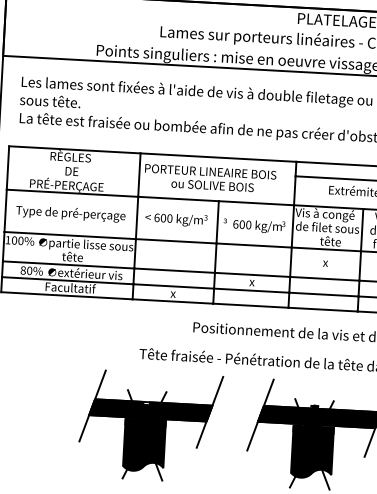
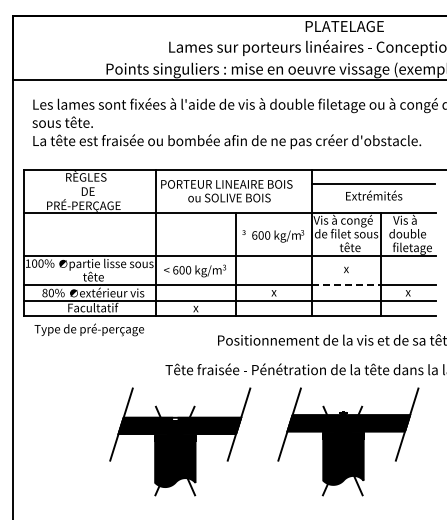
text: (70, 213) -> (89, 329), moved
text: (176, 219) -> (195, 270), moved
line: (324, 279) -> (346, 285), solid -> dashed

